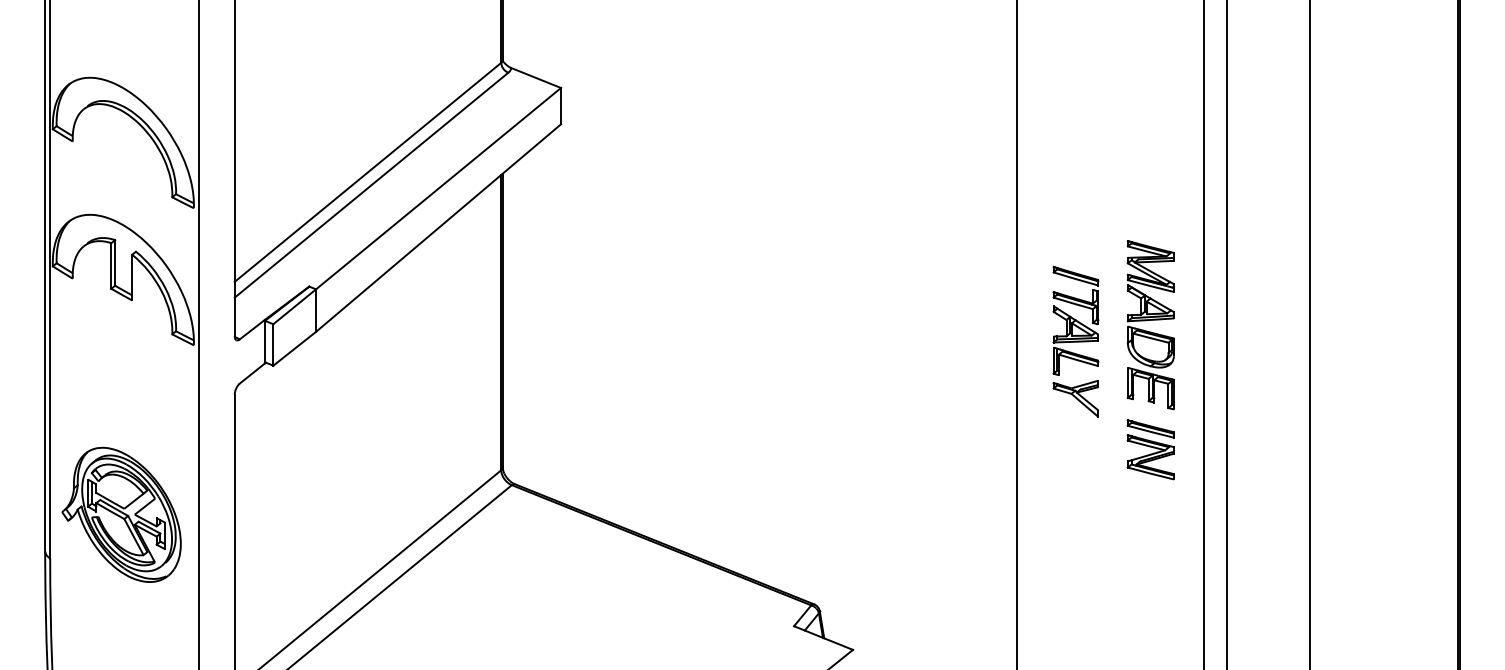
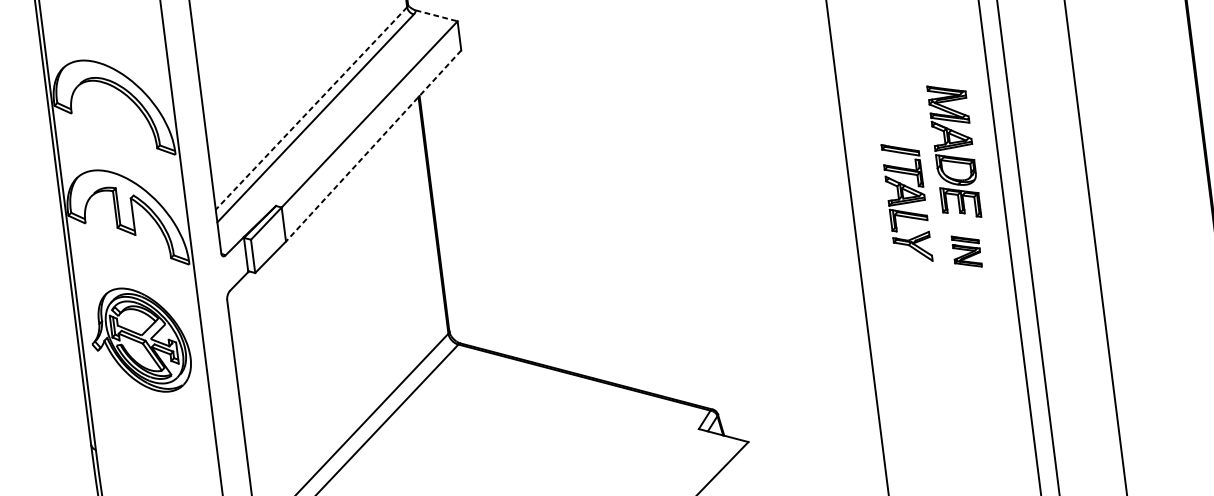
line: (536, 78) -> (437, 16), solid -> dashed
line: (367, 172) -> (311, 108), solid -> dashed
line: (438, 228) -> (373, 146), solid -> dashed
part: (1075, 341) -> (906, 202), moved
part: (1150, 449) -> (966, 251), size x0.7
part: (121, 514) -> (140, 340), moved

